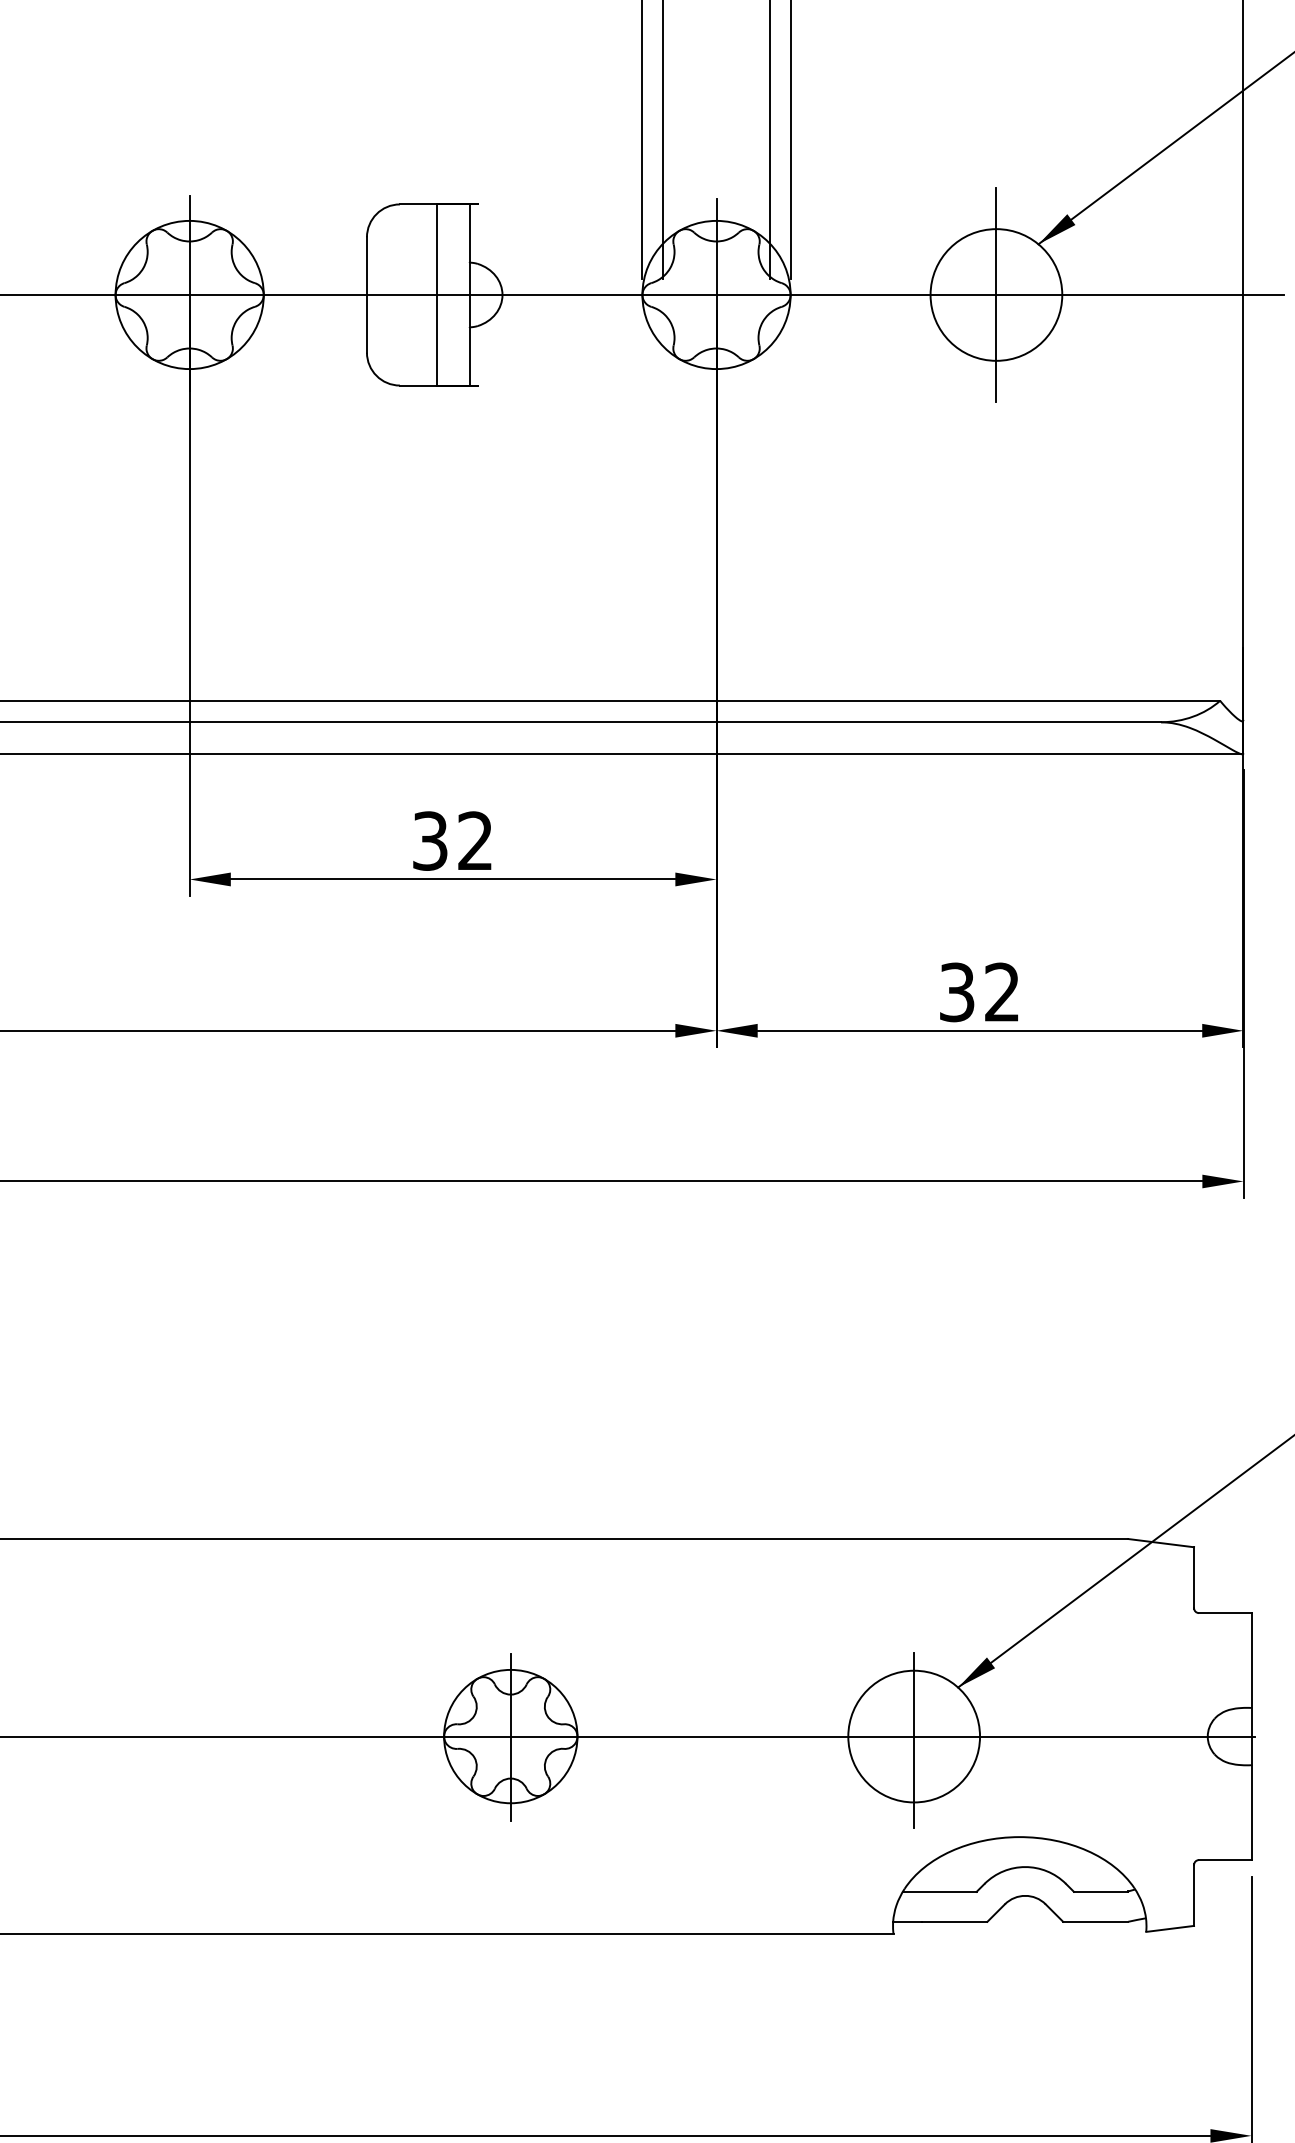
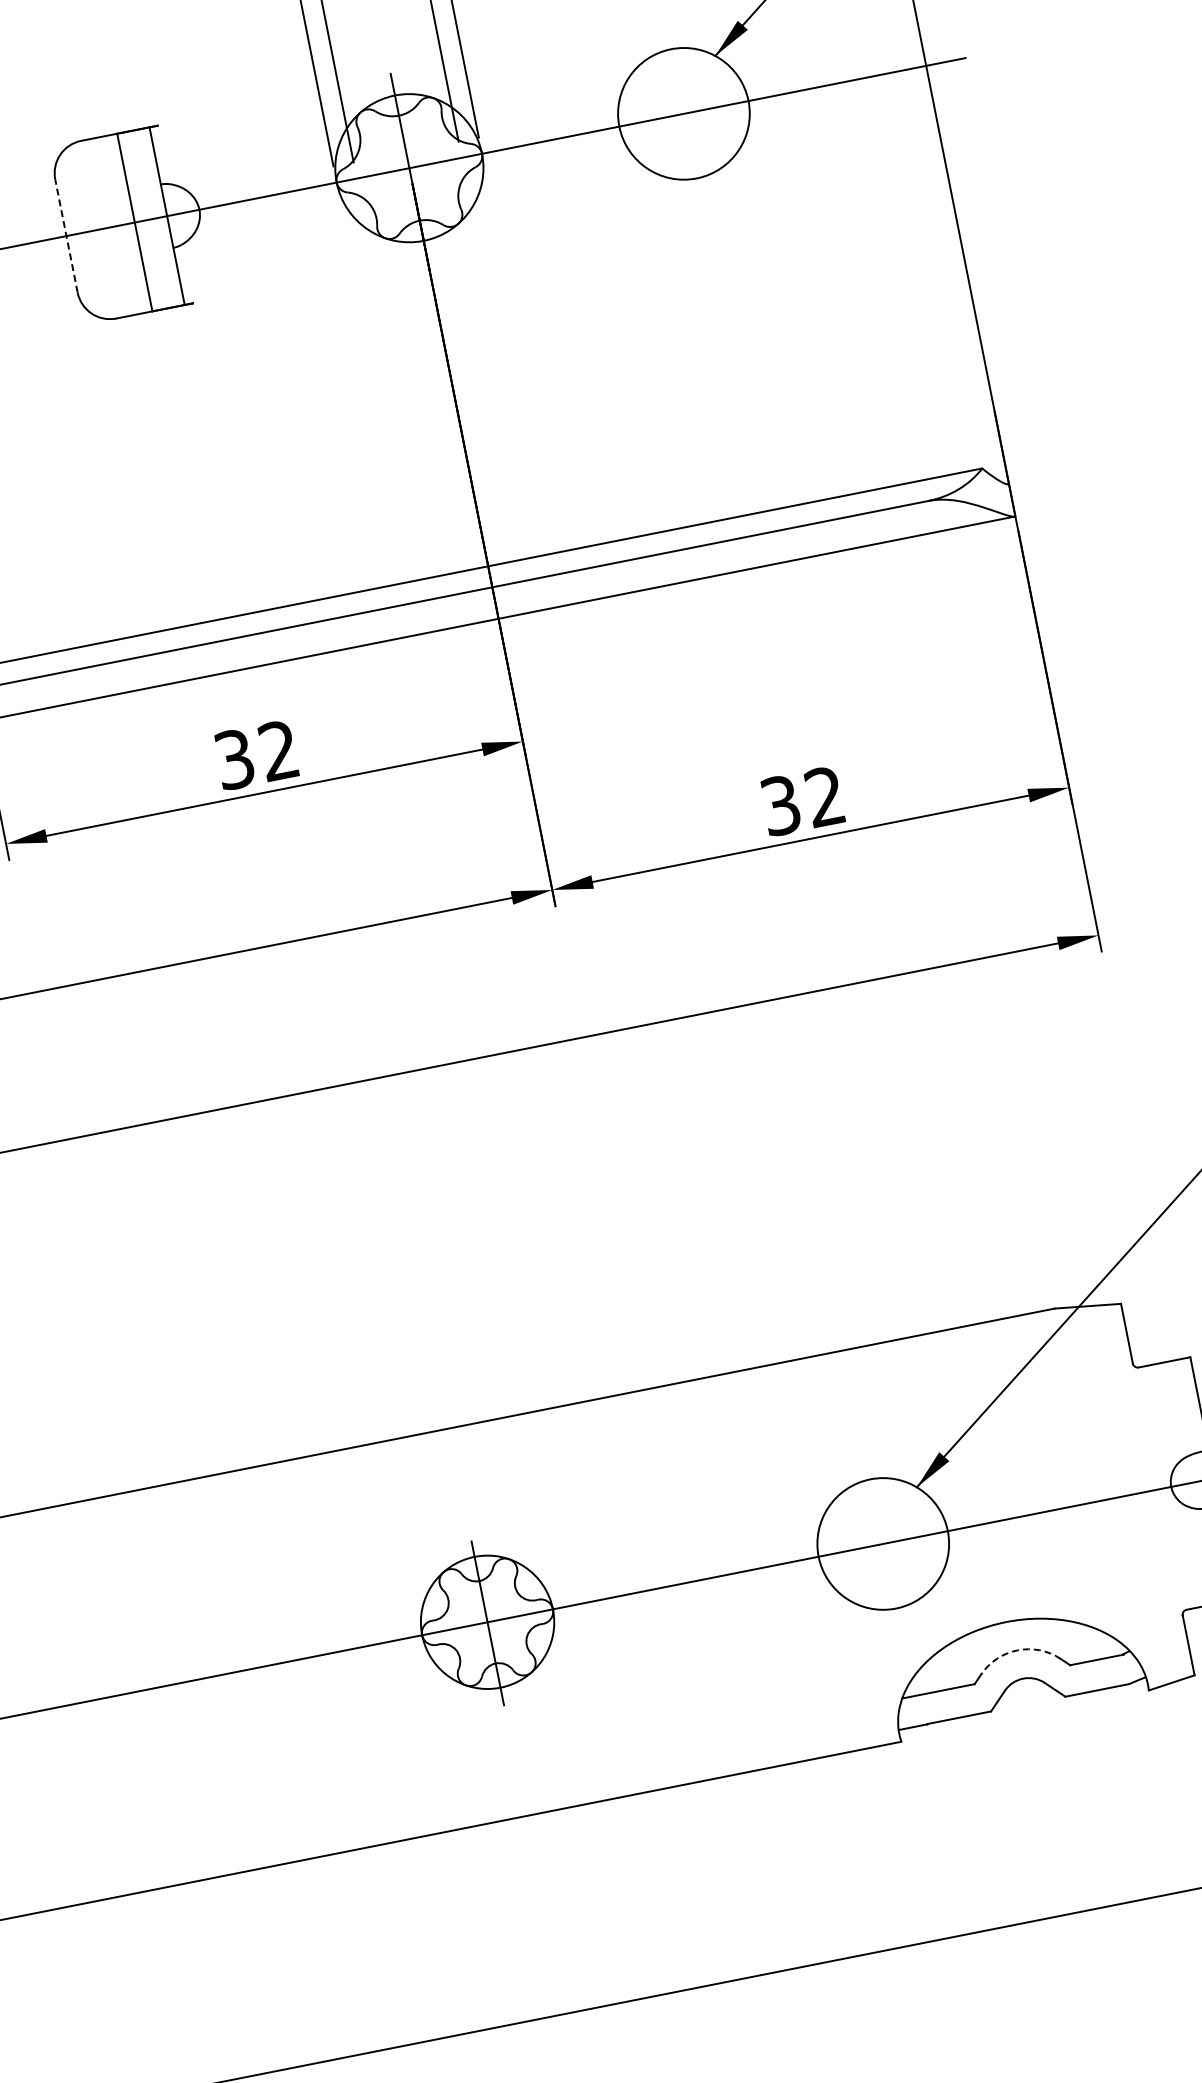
line: (996, 294) -> (683, 113), removed
line: (366, 295) -> (66, 236), solid -> dashed
line: (914, 1740) -> (884, 1547), removed
arc: (1025, 1867) -> (1017, 1650), solid -> dashed

